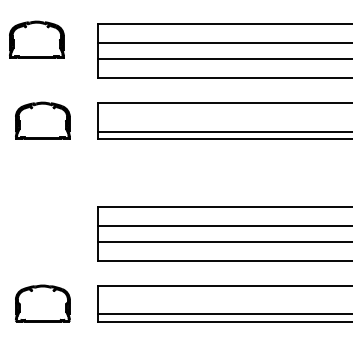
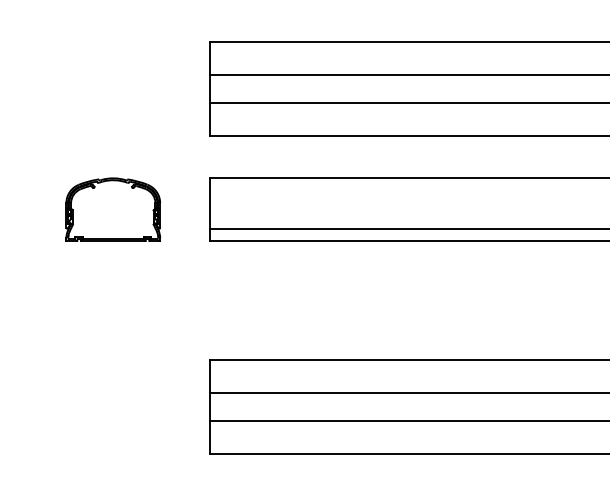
part: (36, 39) -> (102, 68), removed

